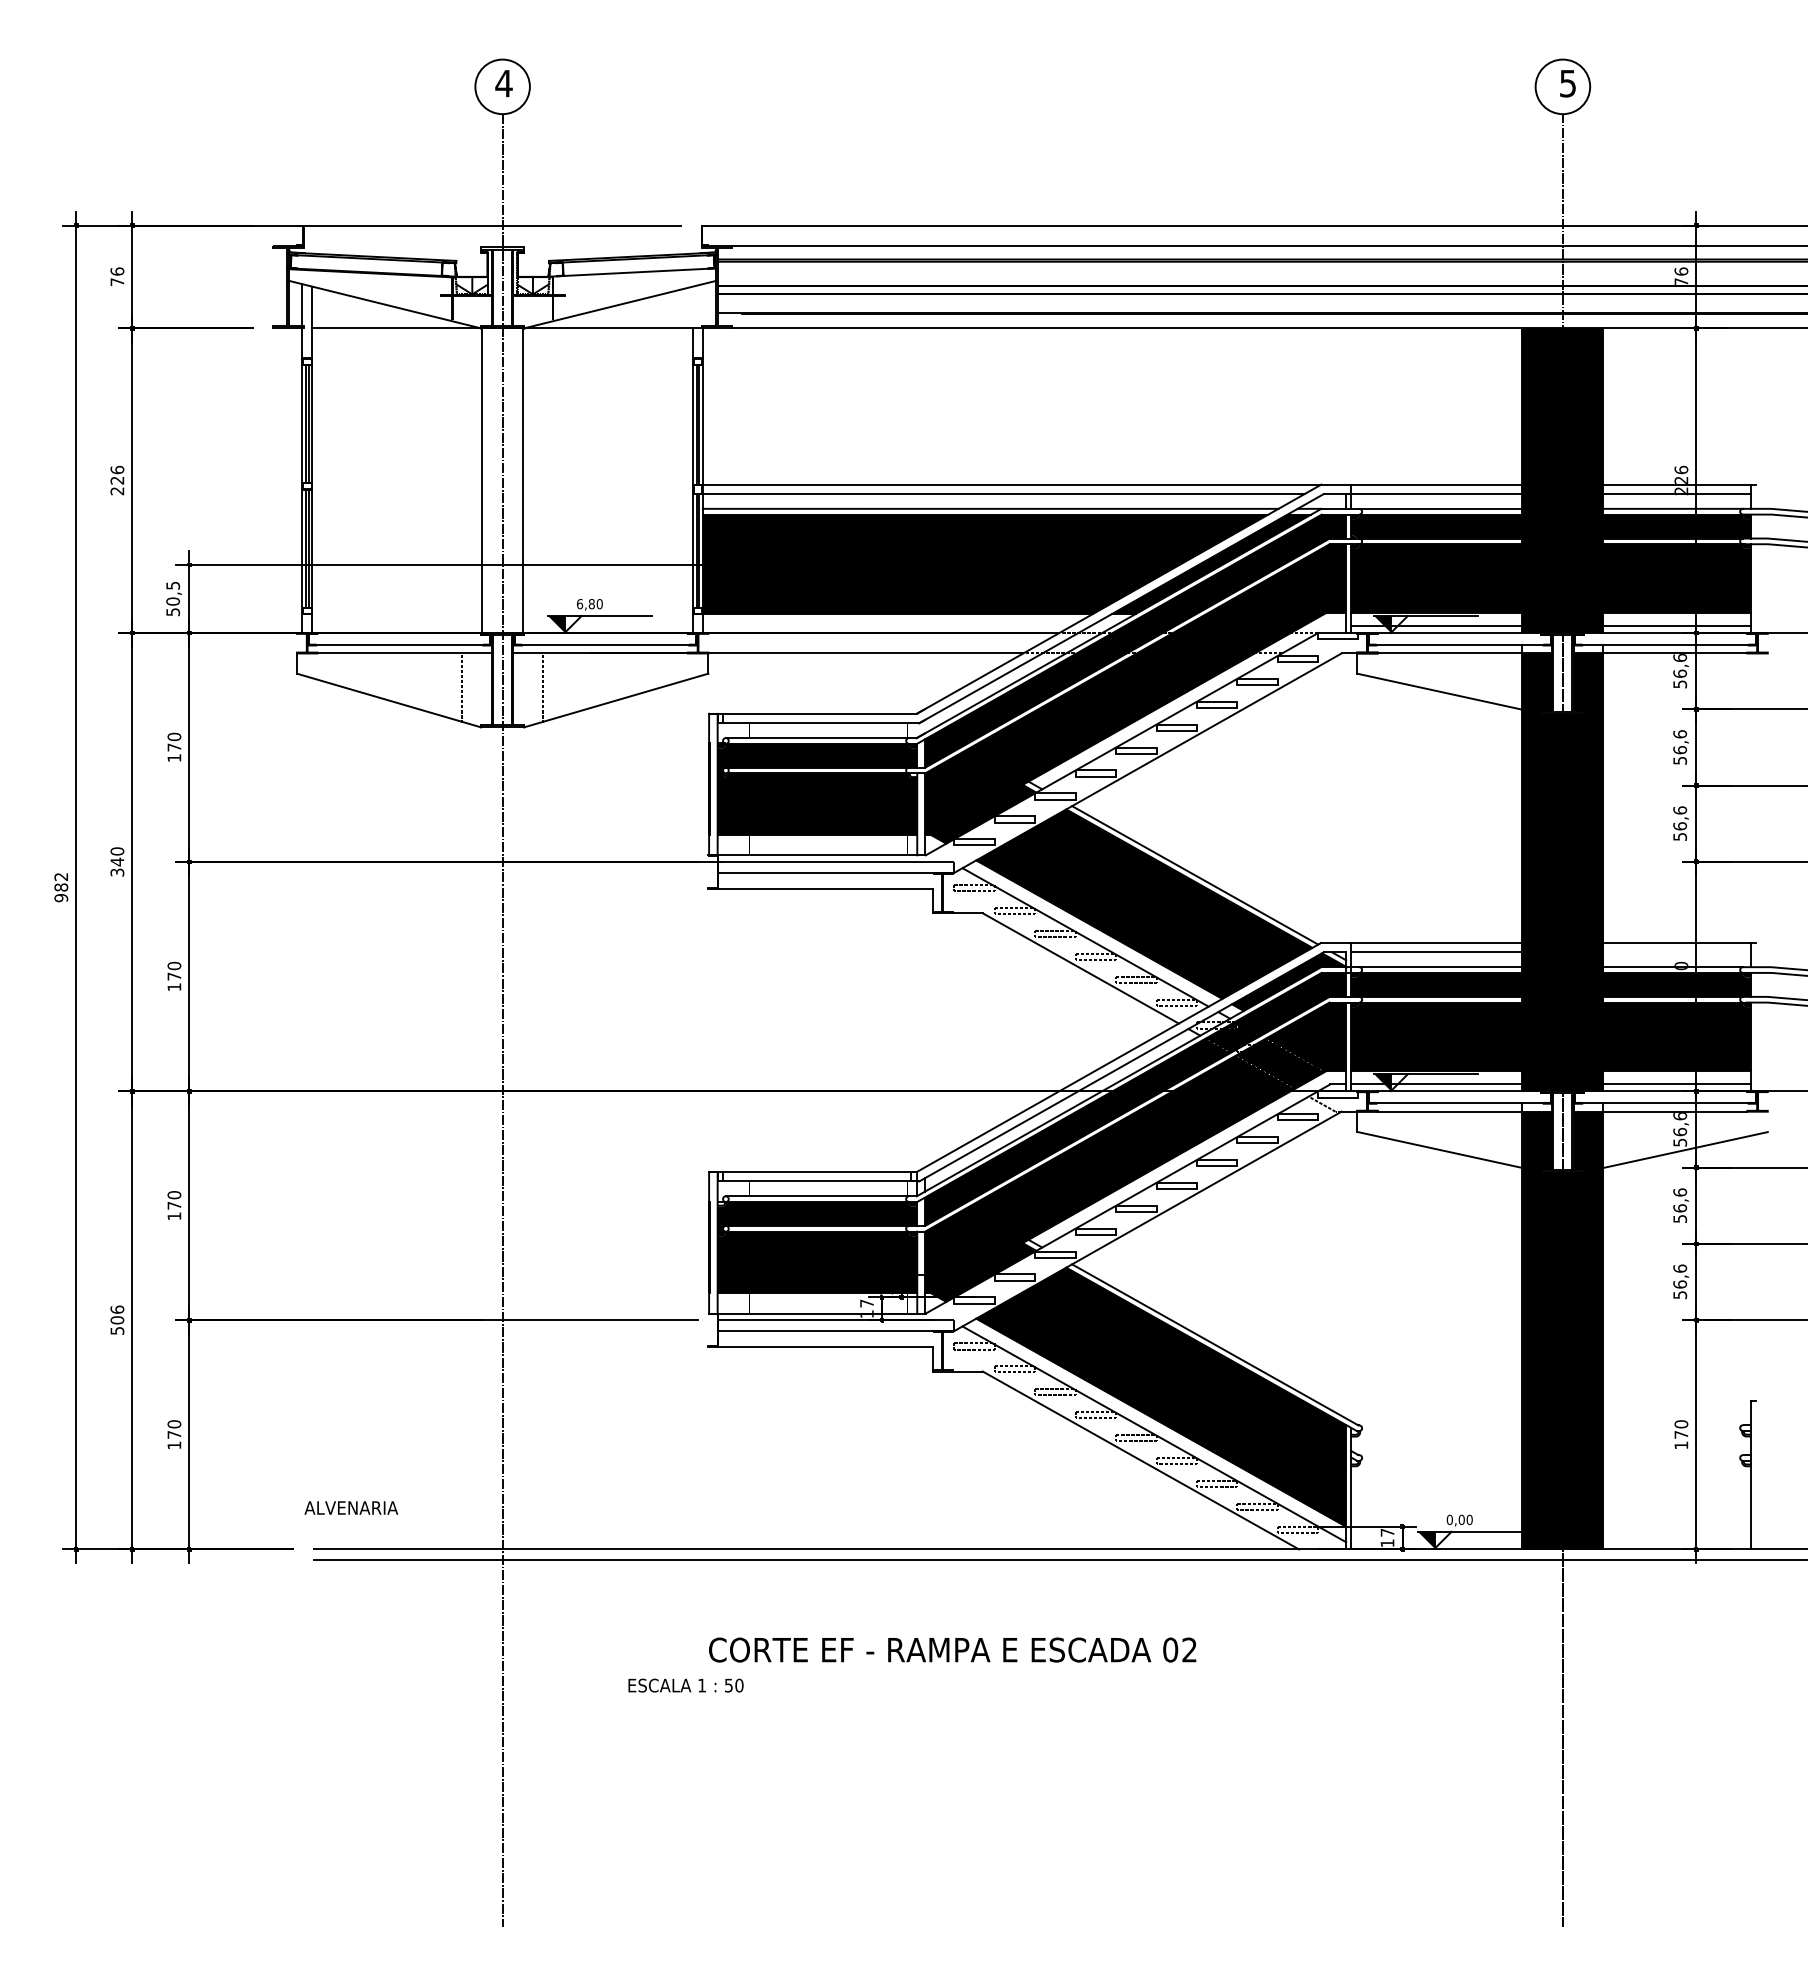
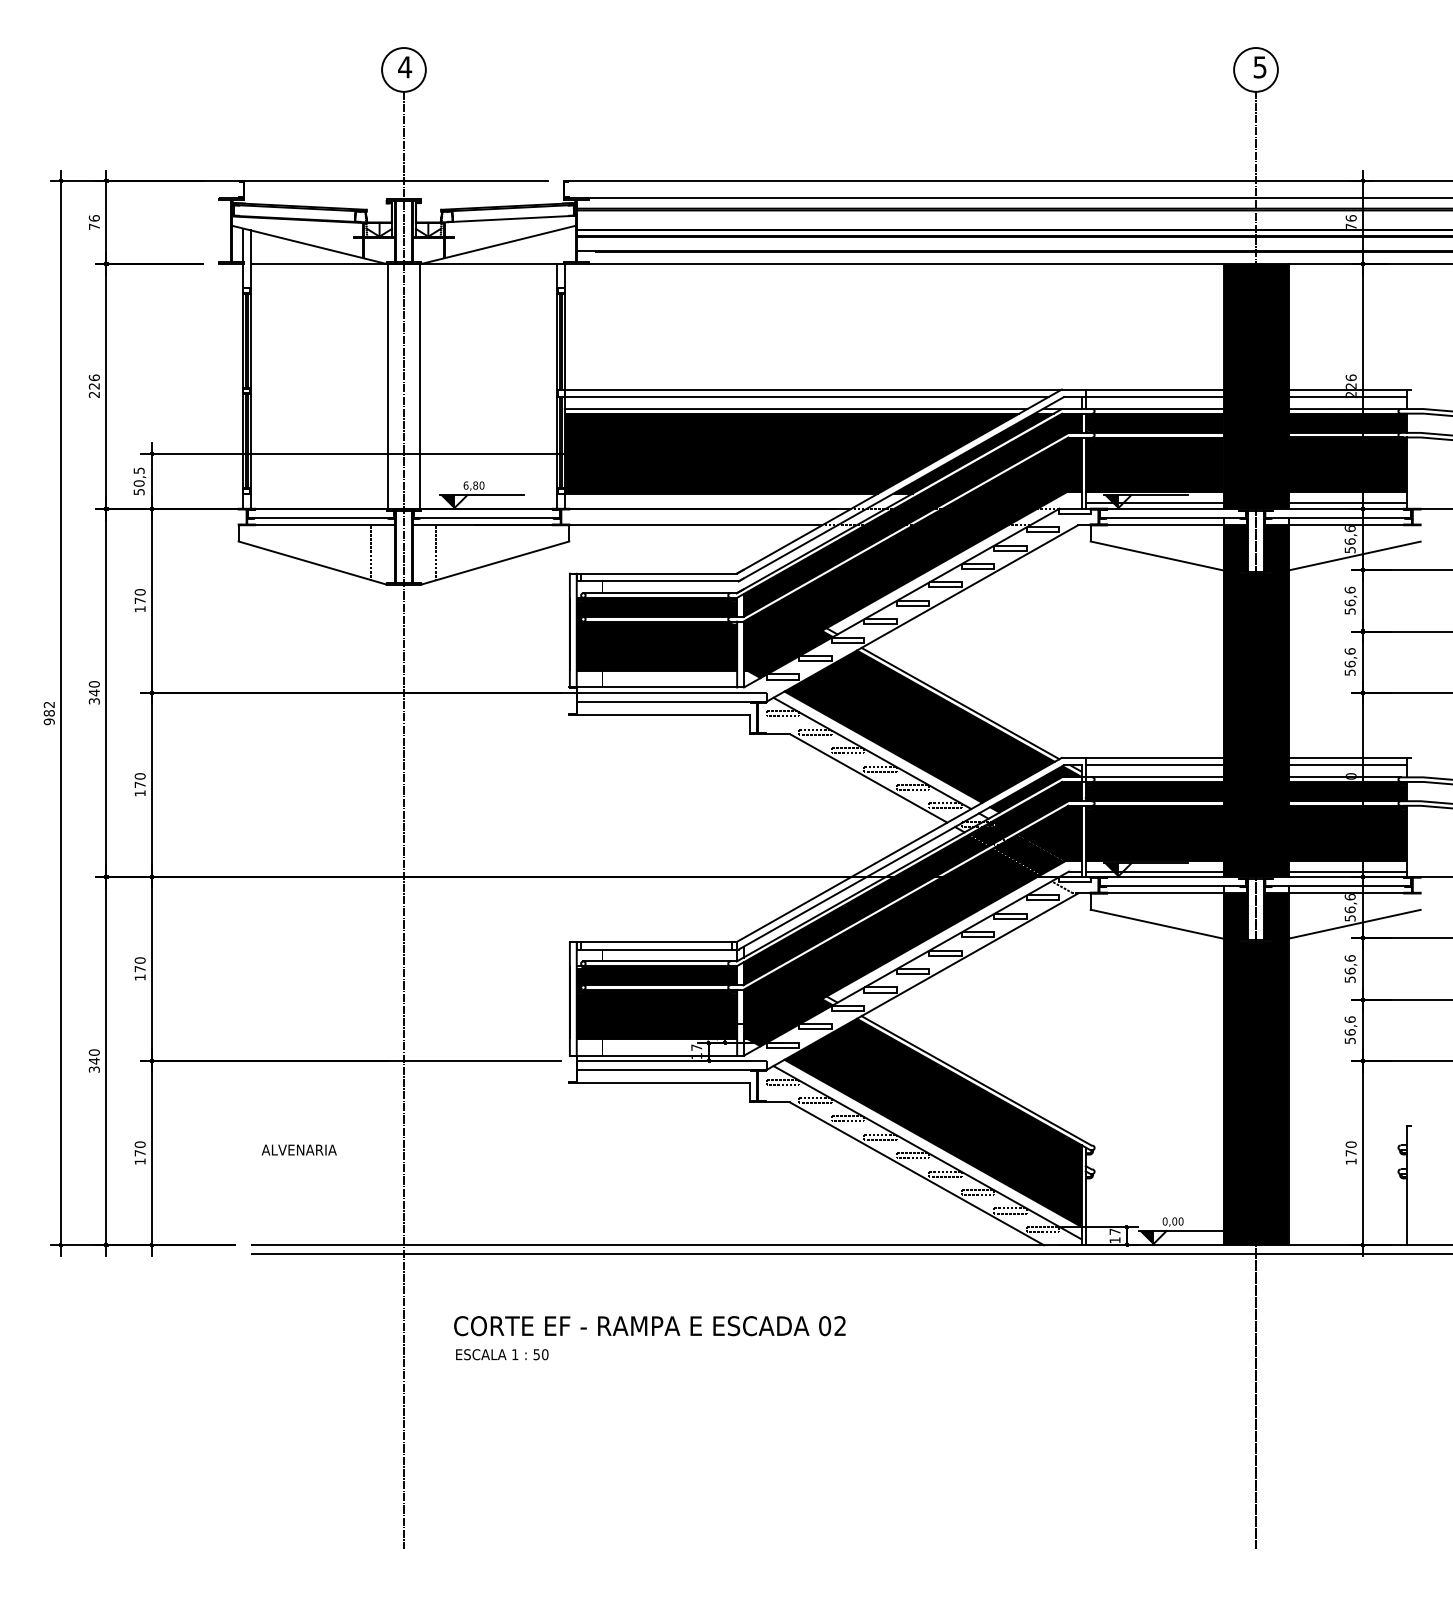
line: (1675, 693) -> (1346, 557), added
line: (1677, 952) -> (1348, 765), added
text: (117, 1319) -> (94, 1060), 506 -> 340
text: (351, 1507) -> (299, 1149), moved
text: (952, 1649) -> (649, 1325), moved
text: (685, 1685) -> (501, 1354), moved

